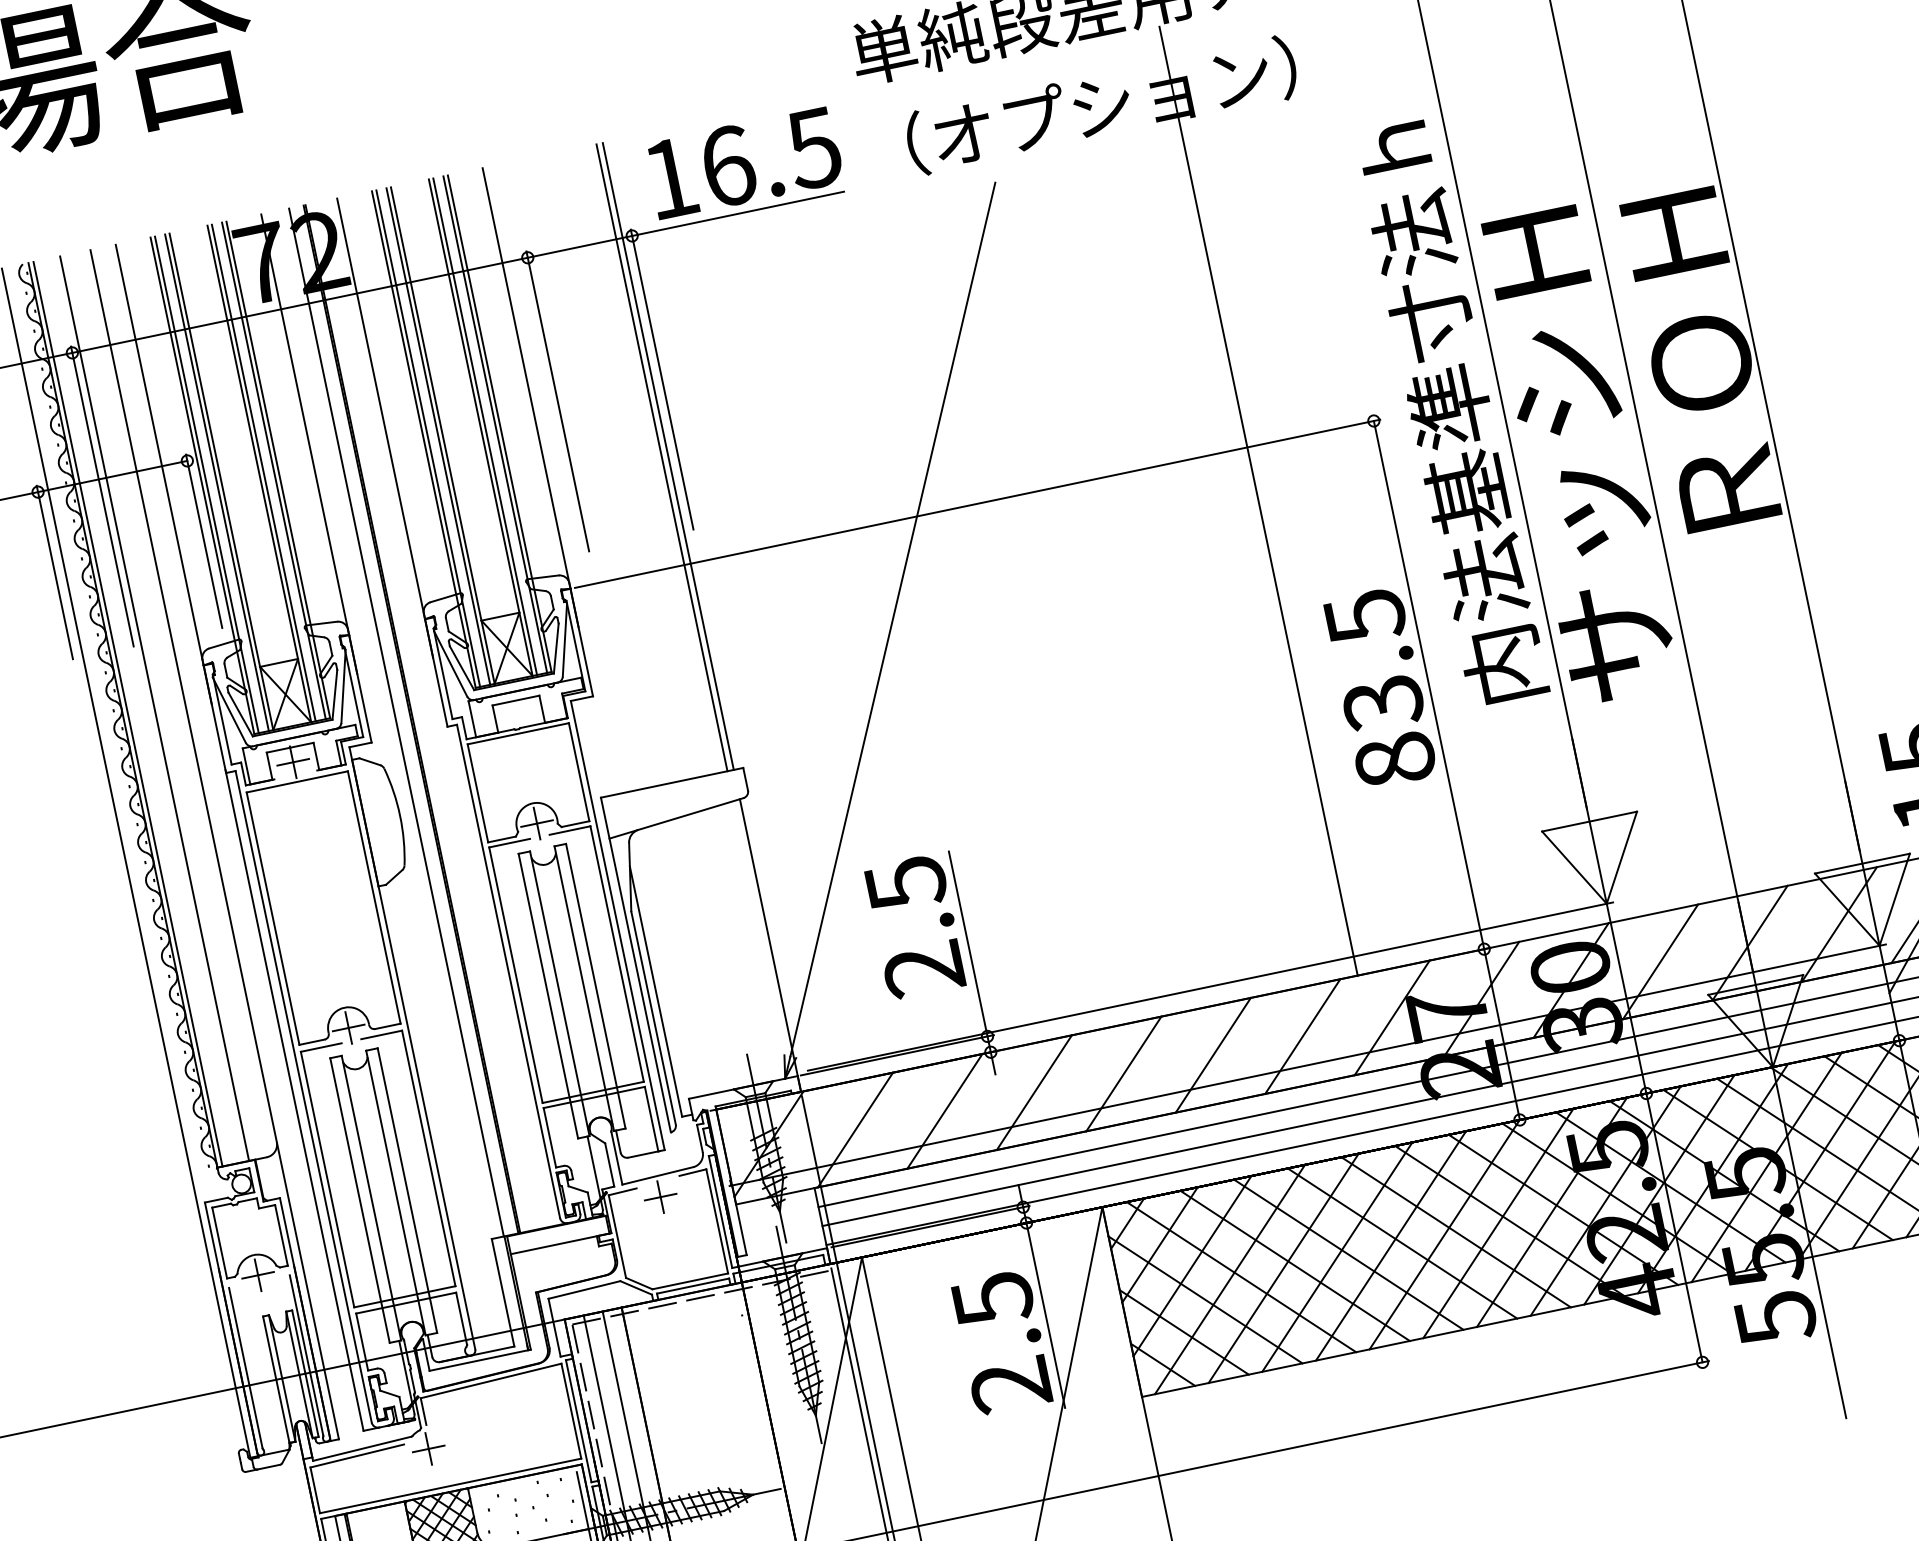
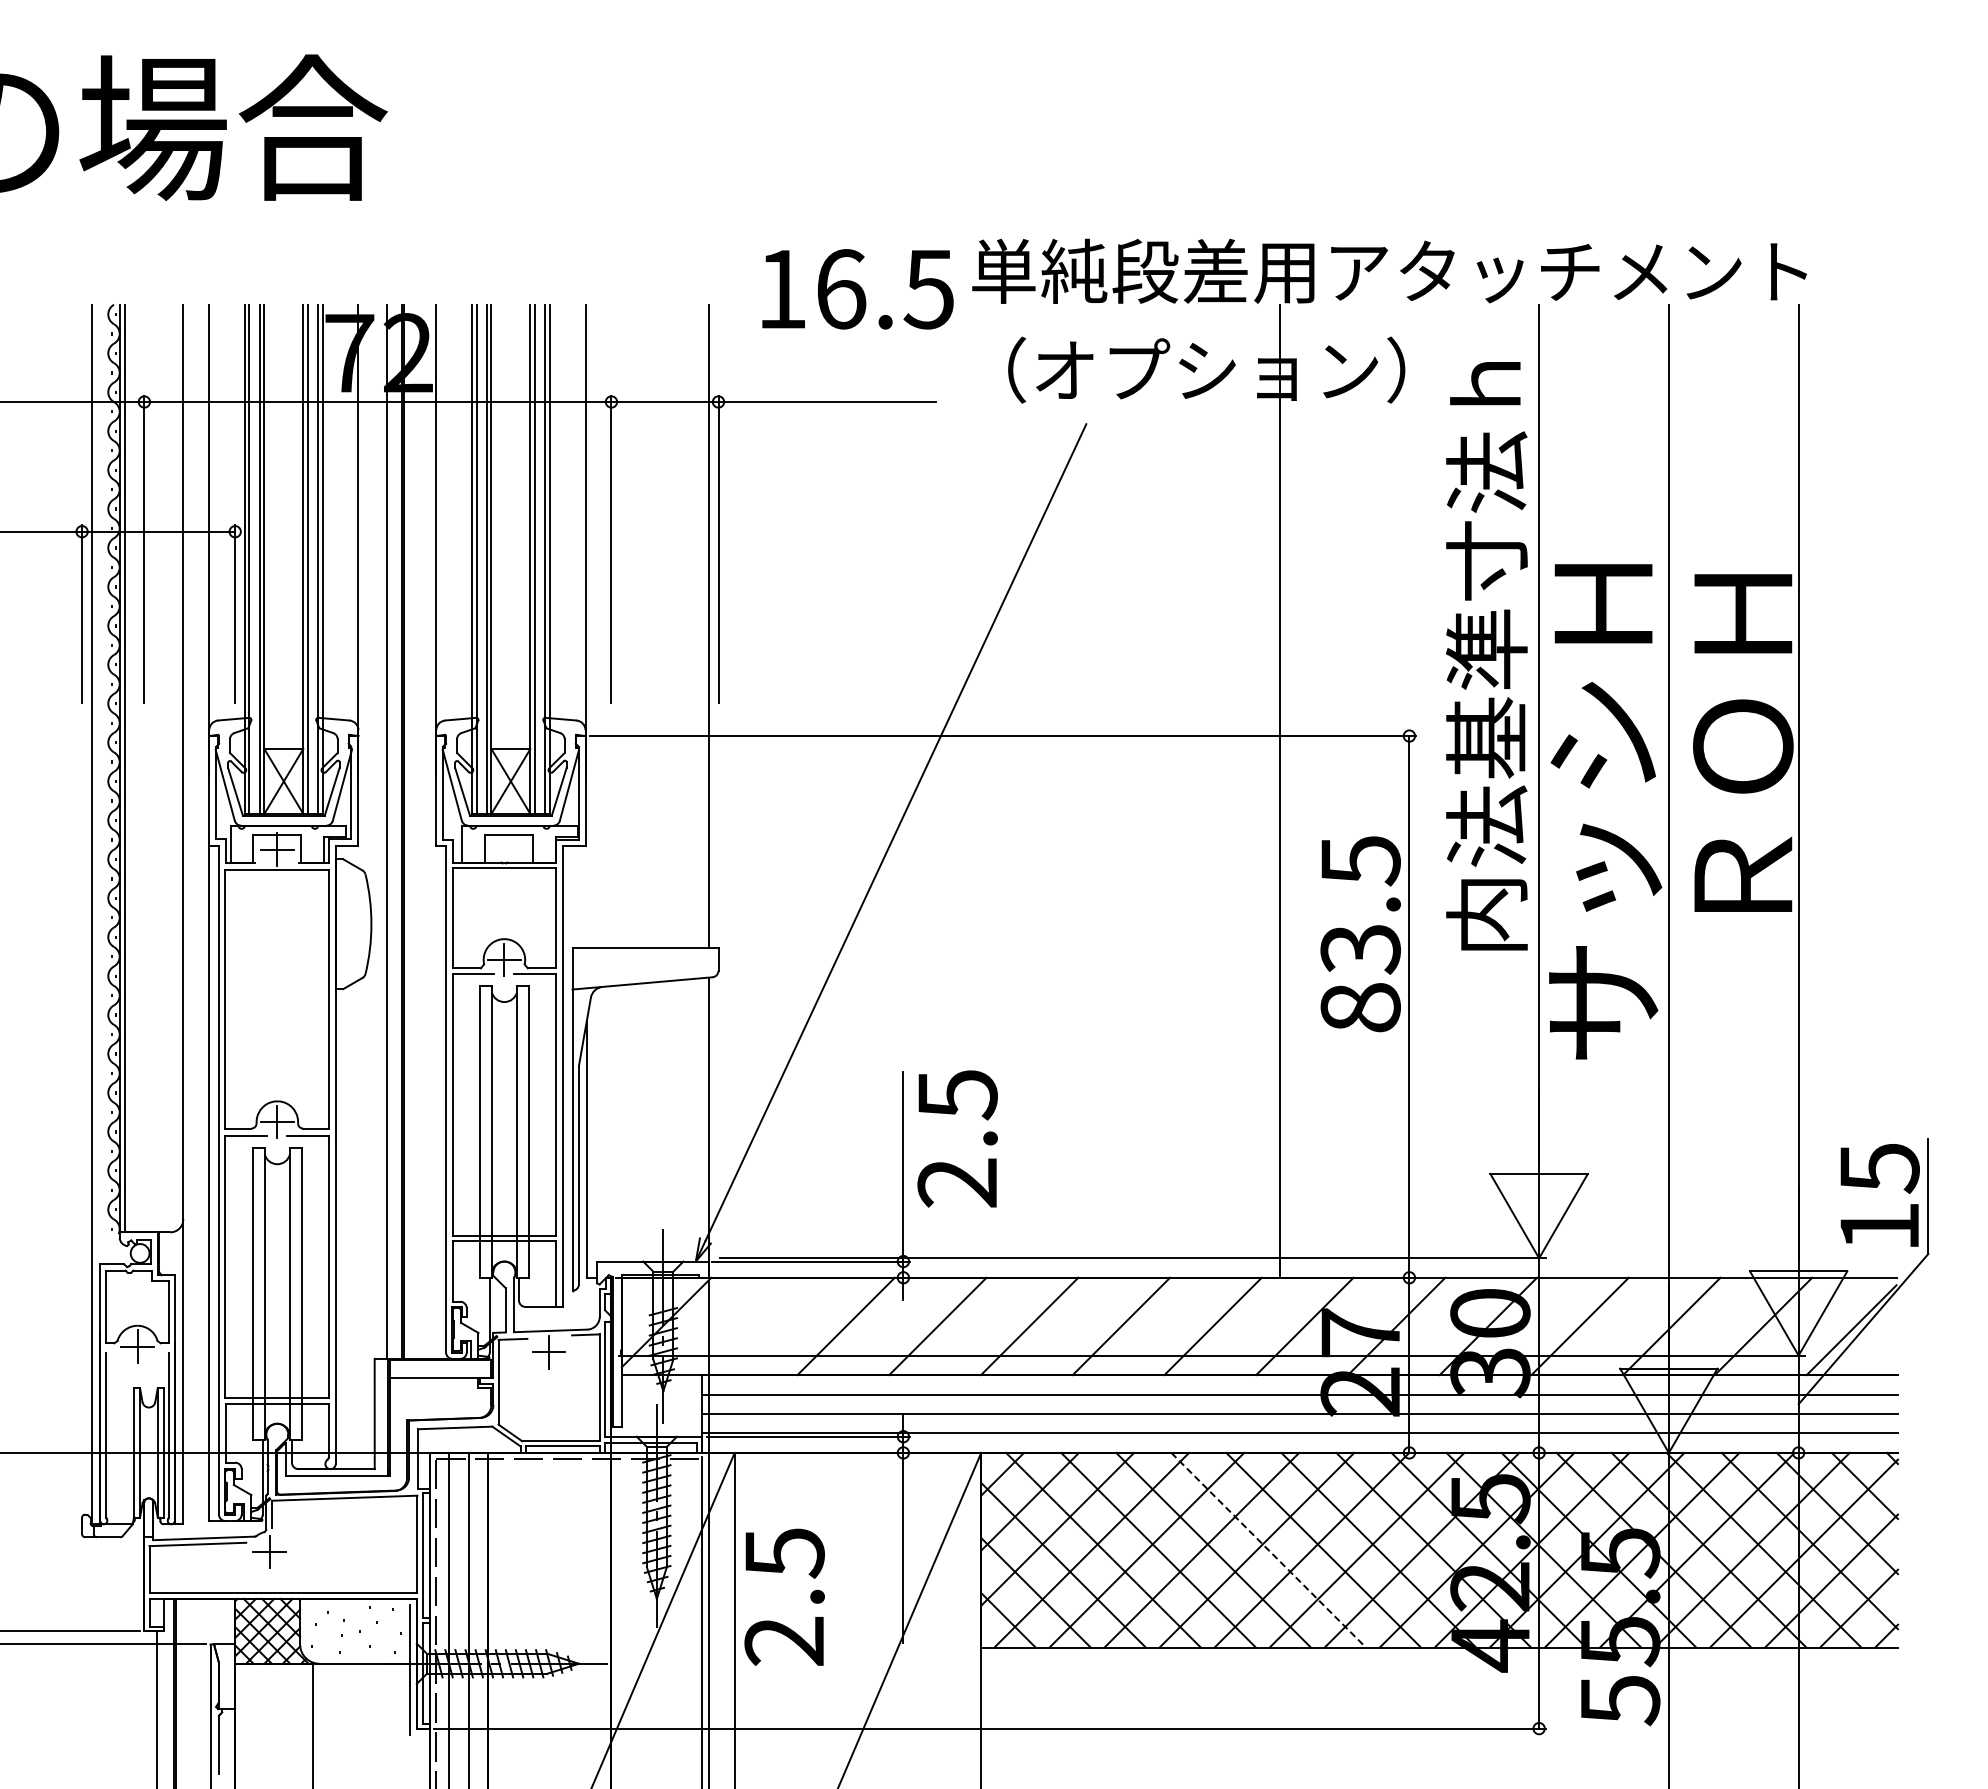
text: (744, 163) -> (857, 289), moved
text: (1450, 413) -> (1486, 656), moved
line: (662, 457) -> (702, 625), removed
text: (1380, 688) -> (1360, 934), moved
line: (154, 708) -> (152, 768), removed
text: (914, 926) -> (957, 1138), moved
line: (855, 1130) -> (754, 1326), removed
line: (1402, 1243) -> (1268, 1550), solid -> dashed
text: (1001, 1341) -> (784, 1596), moved

